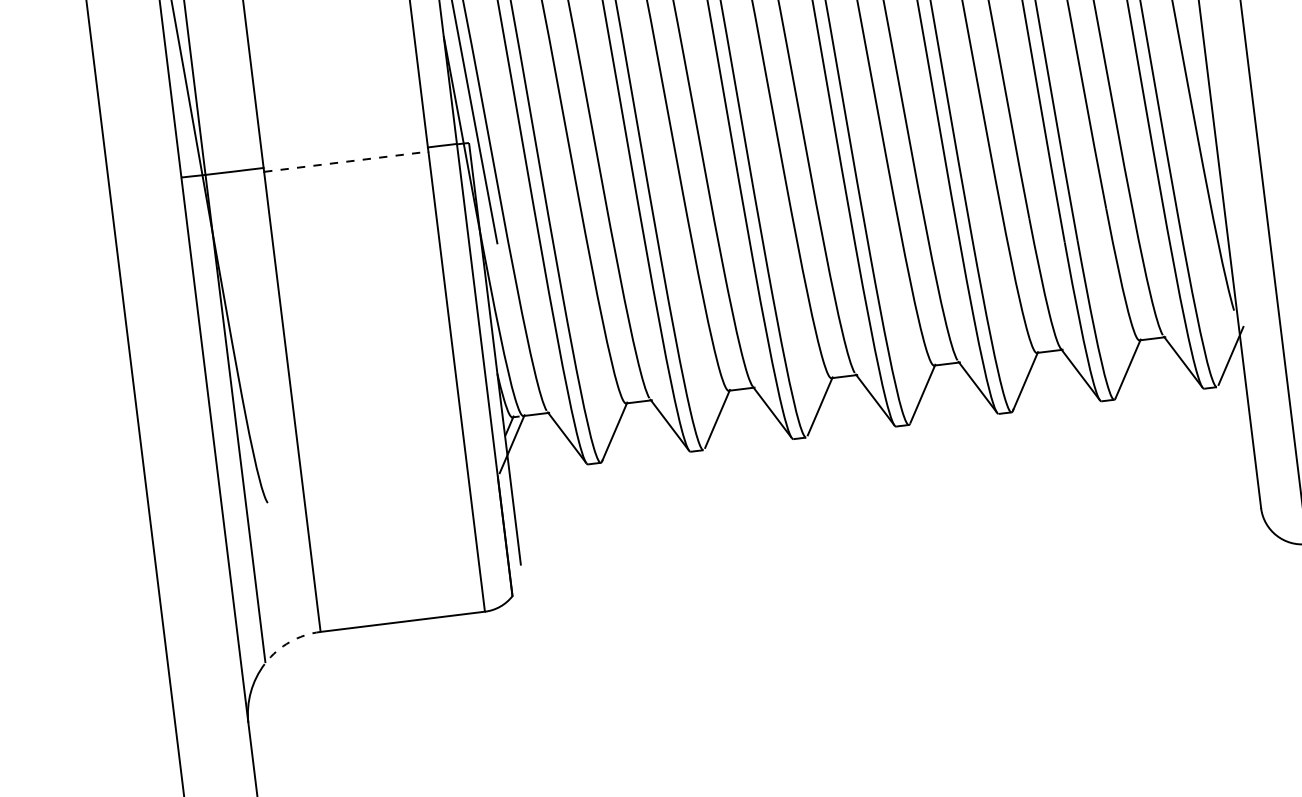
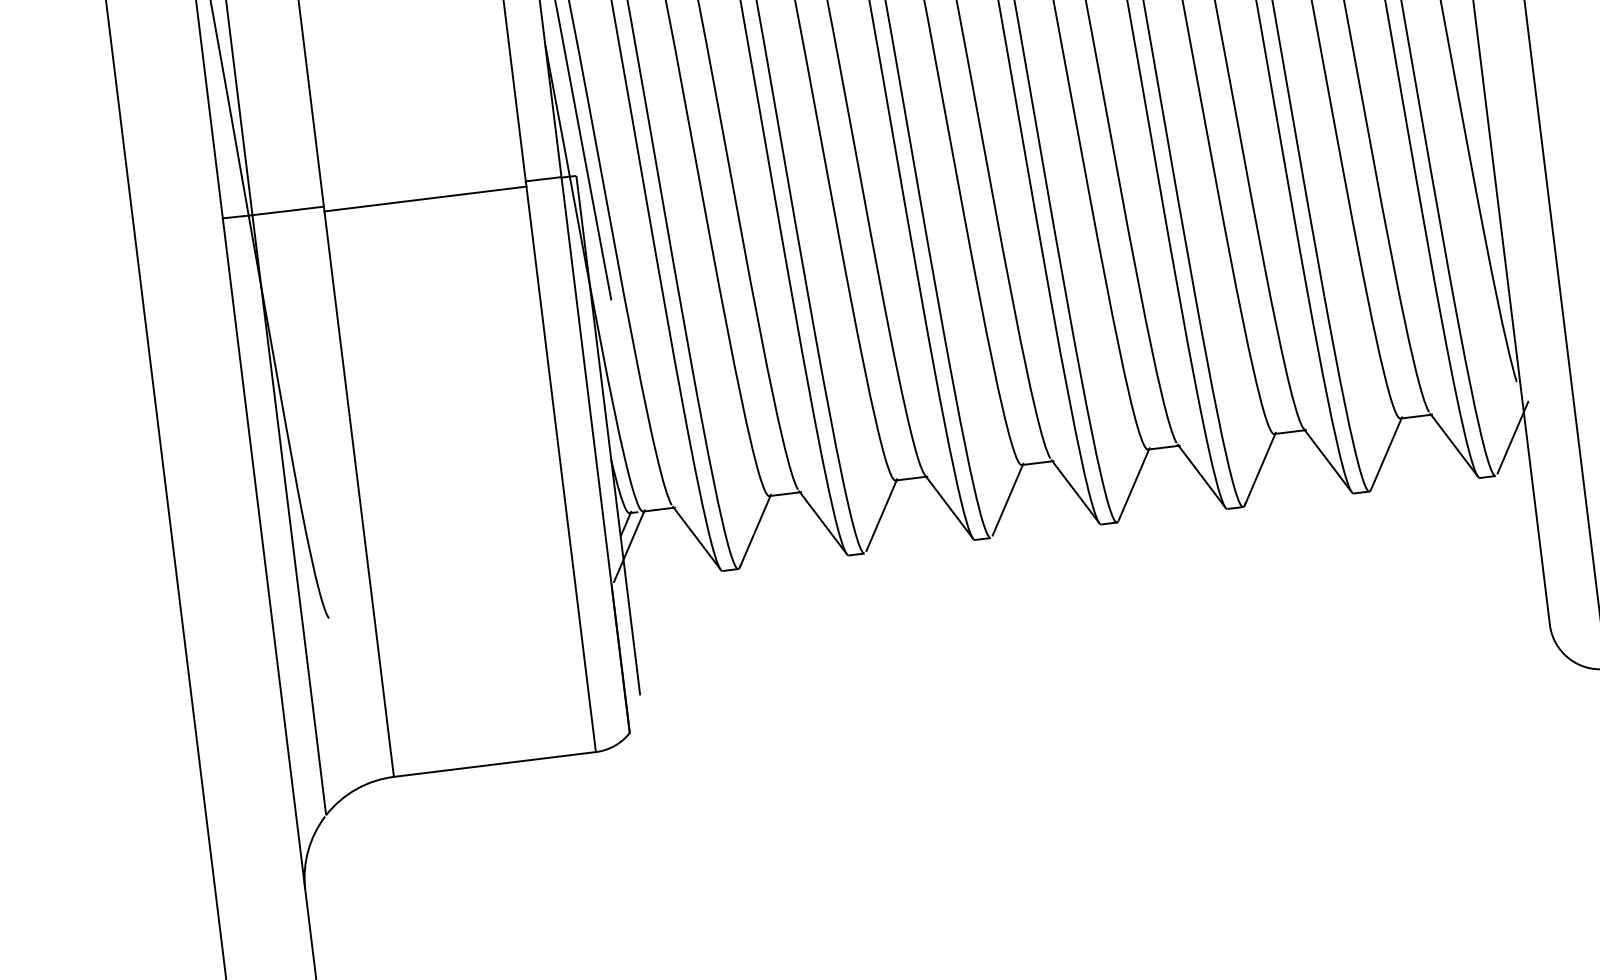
line: (346, 162) -> (425, 199), dashed -> solid
arc: (290, 642) -> (356, 789), dashed -> solid

